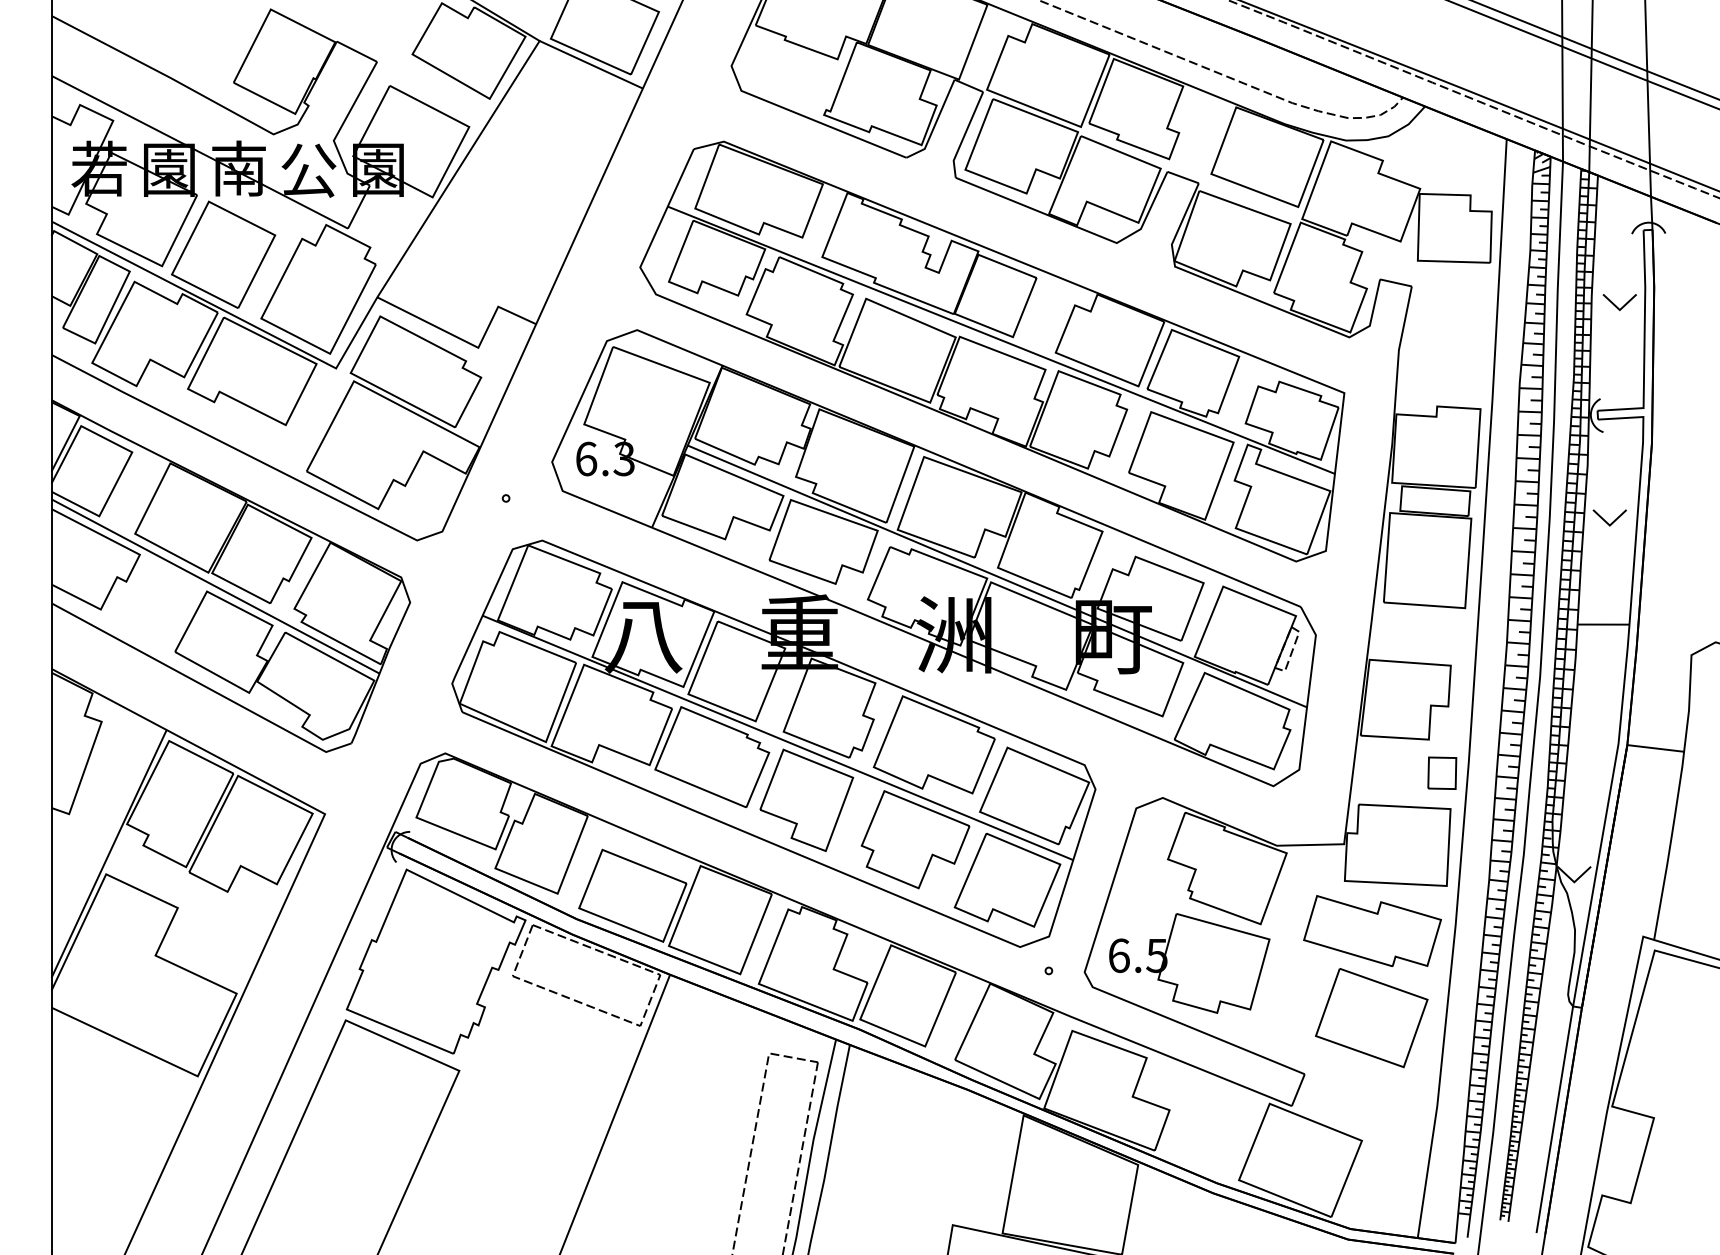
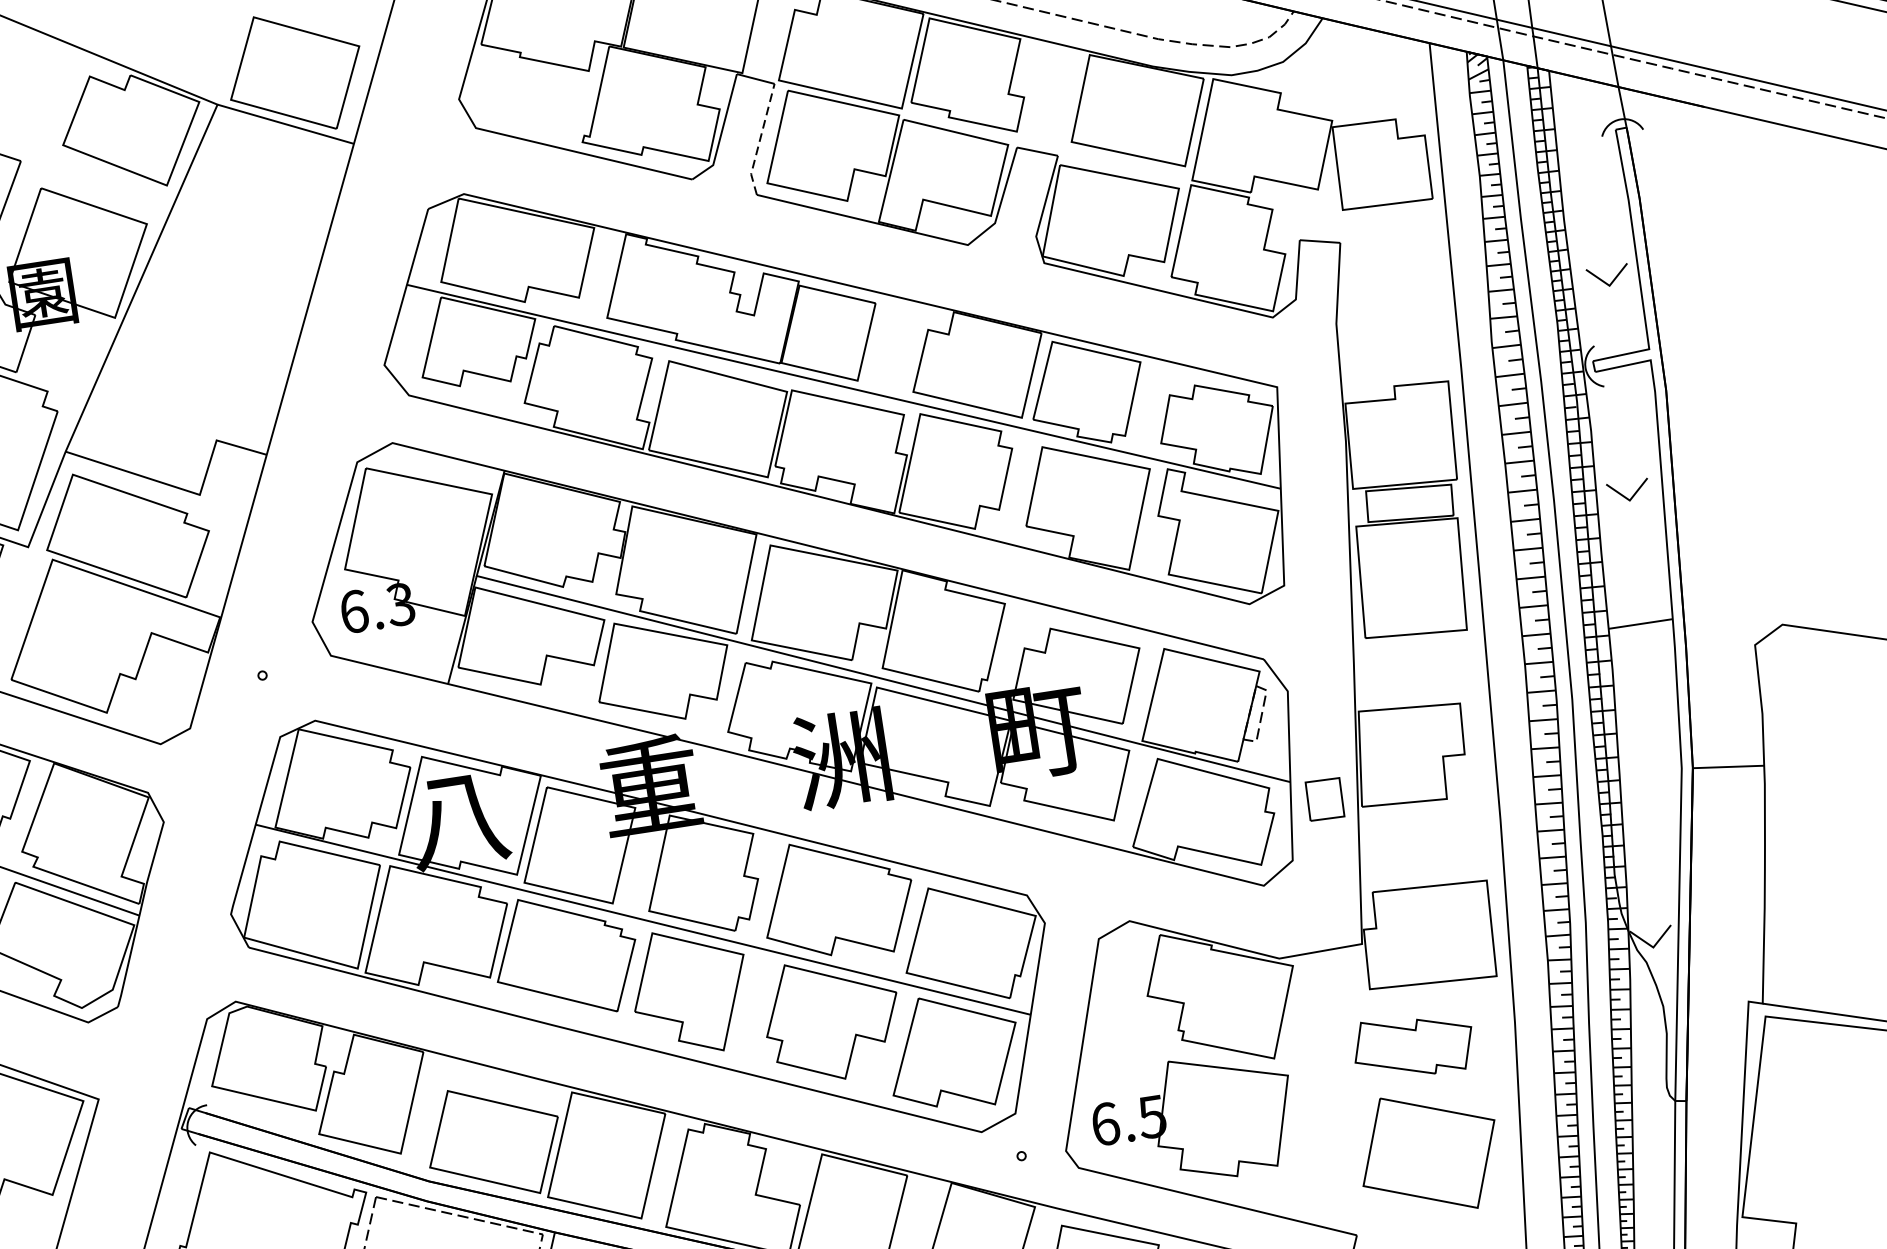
line: (964, 135) -> (759, 141), solid -> dashed
part: (1619, 302) -> (1607, 276), moved
part: (1442, 772) -> (1325, 798), moved
part: (1372, 930) -> (1413, 1045), size x0.7

